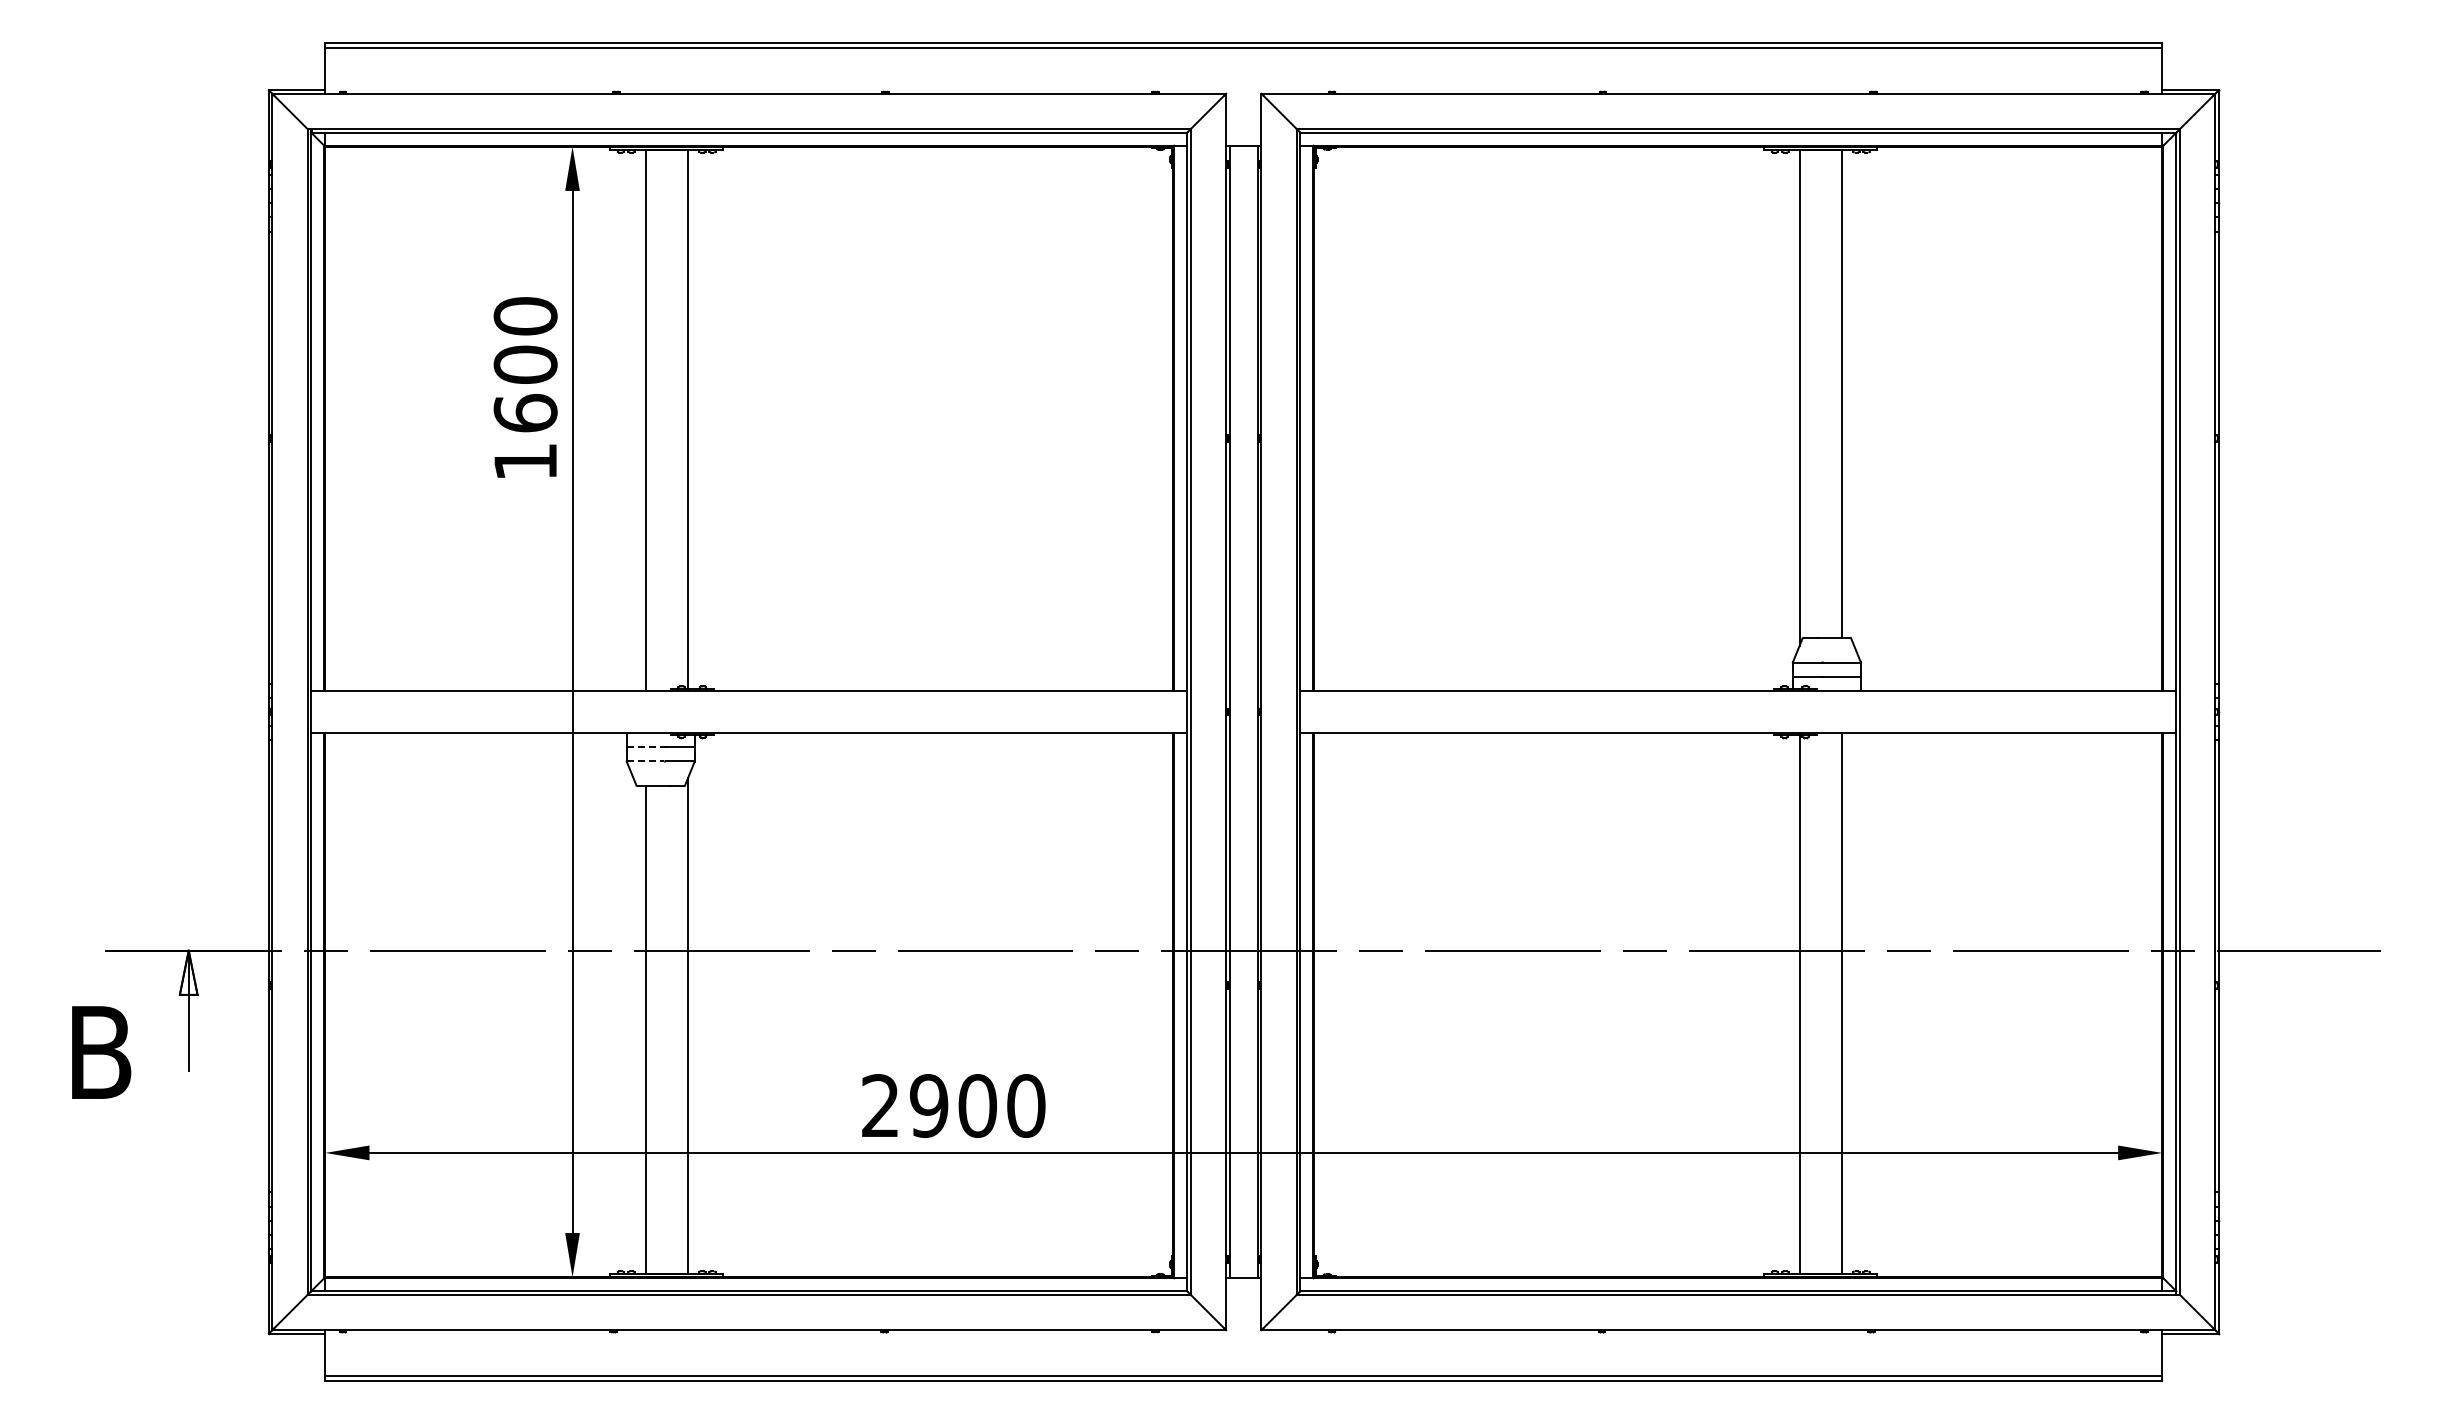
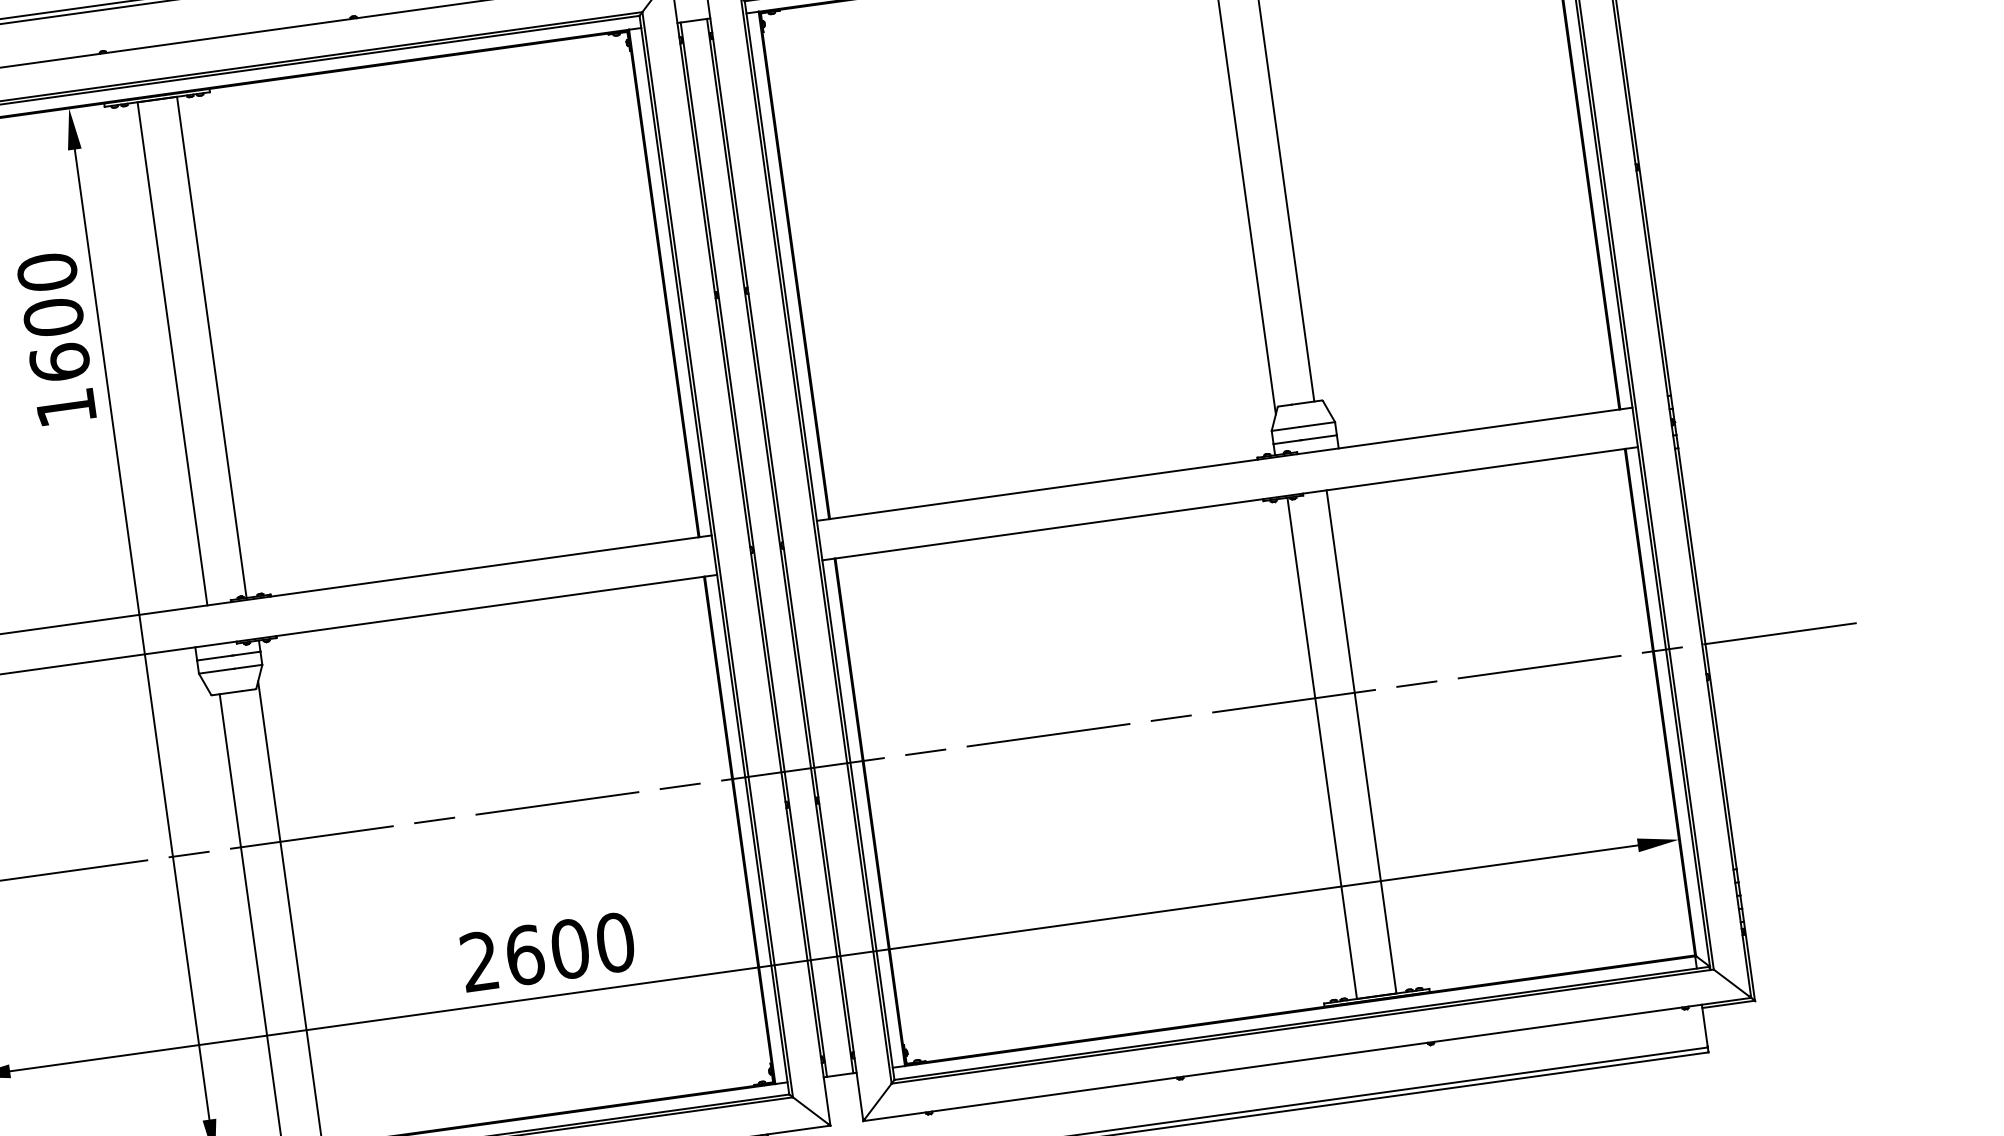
line: (645, 747) -> (214, 658), dashed -> solid
line: (645, 761) -> (216, 671), dashed -> solid
text: (929, 1105) -> (525, 954), 2900 -> 2600

